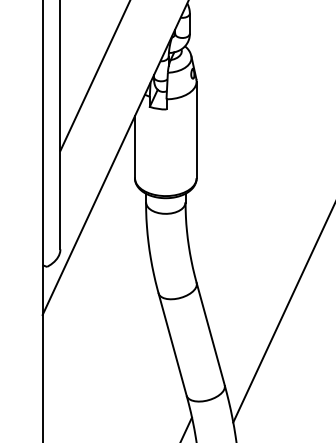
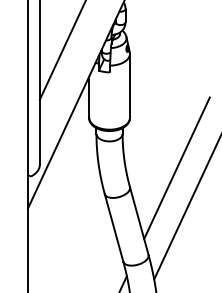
line: (266, 253) -> (176, 167), added

